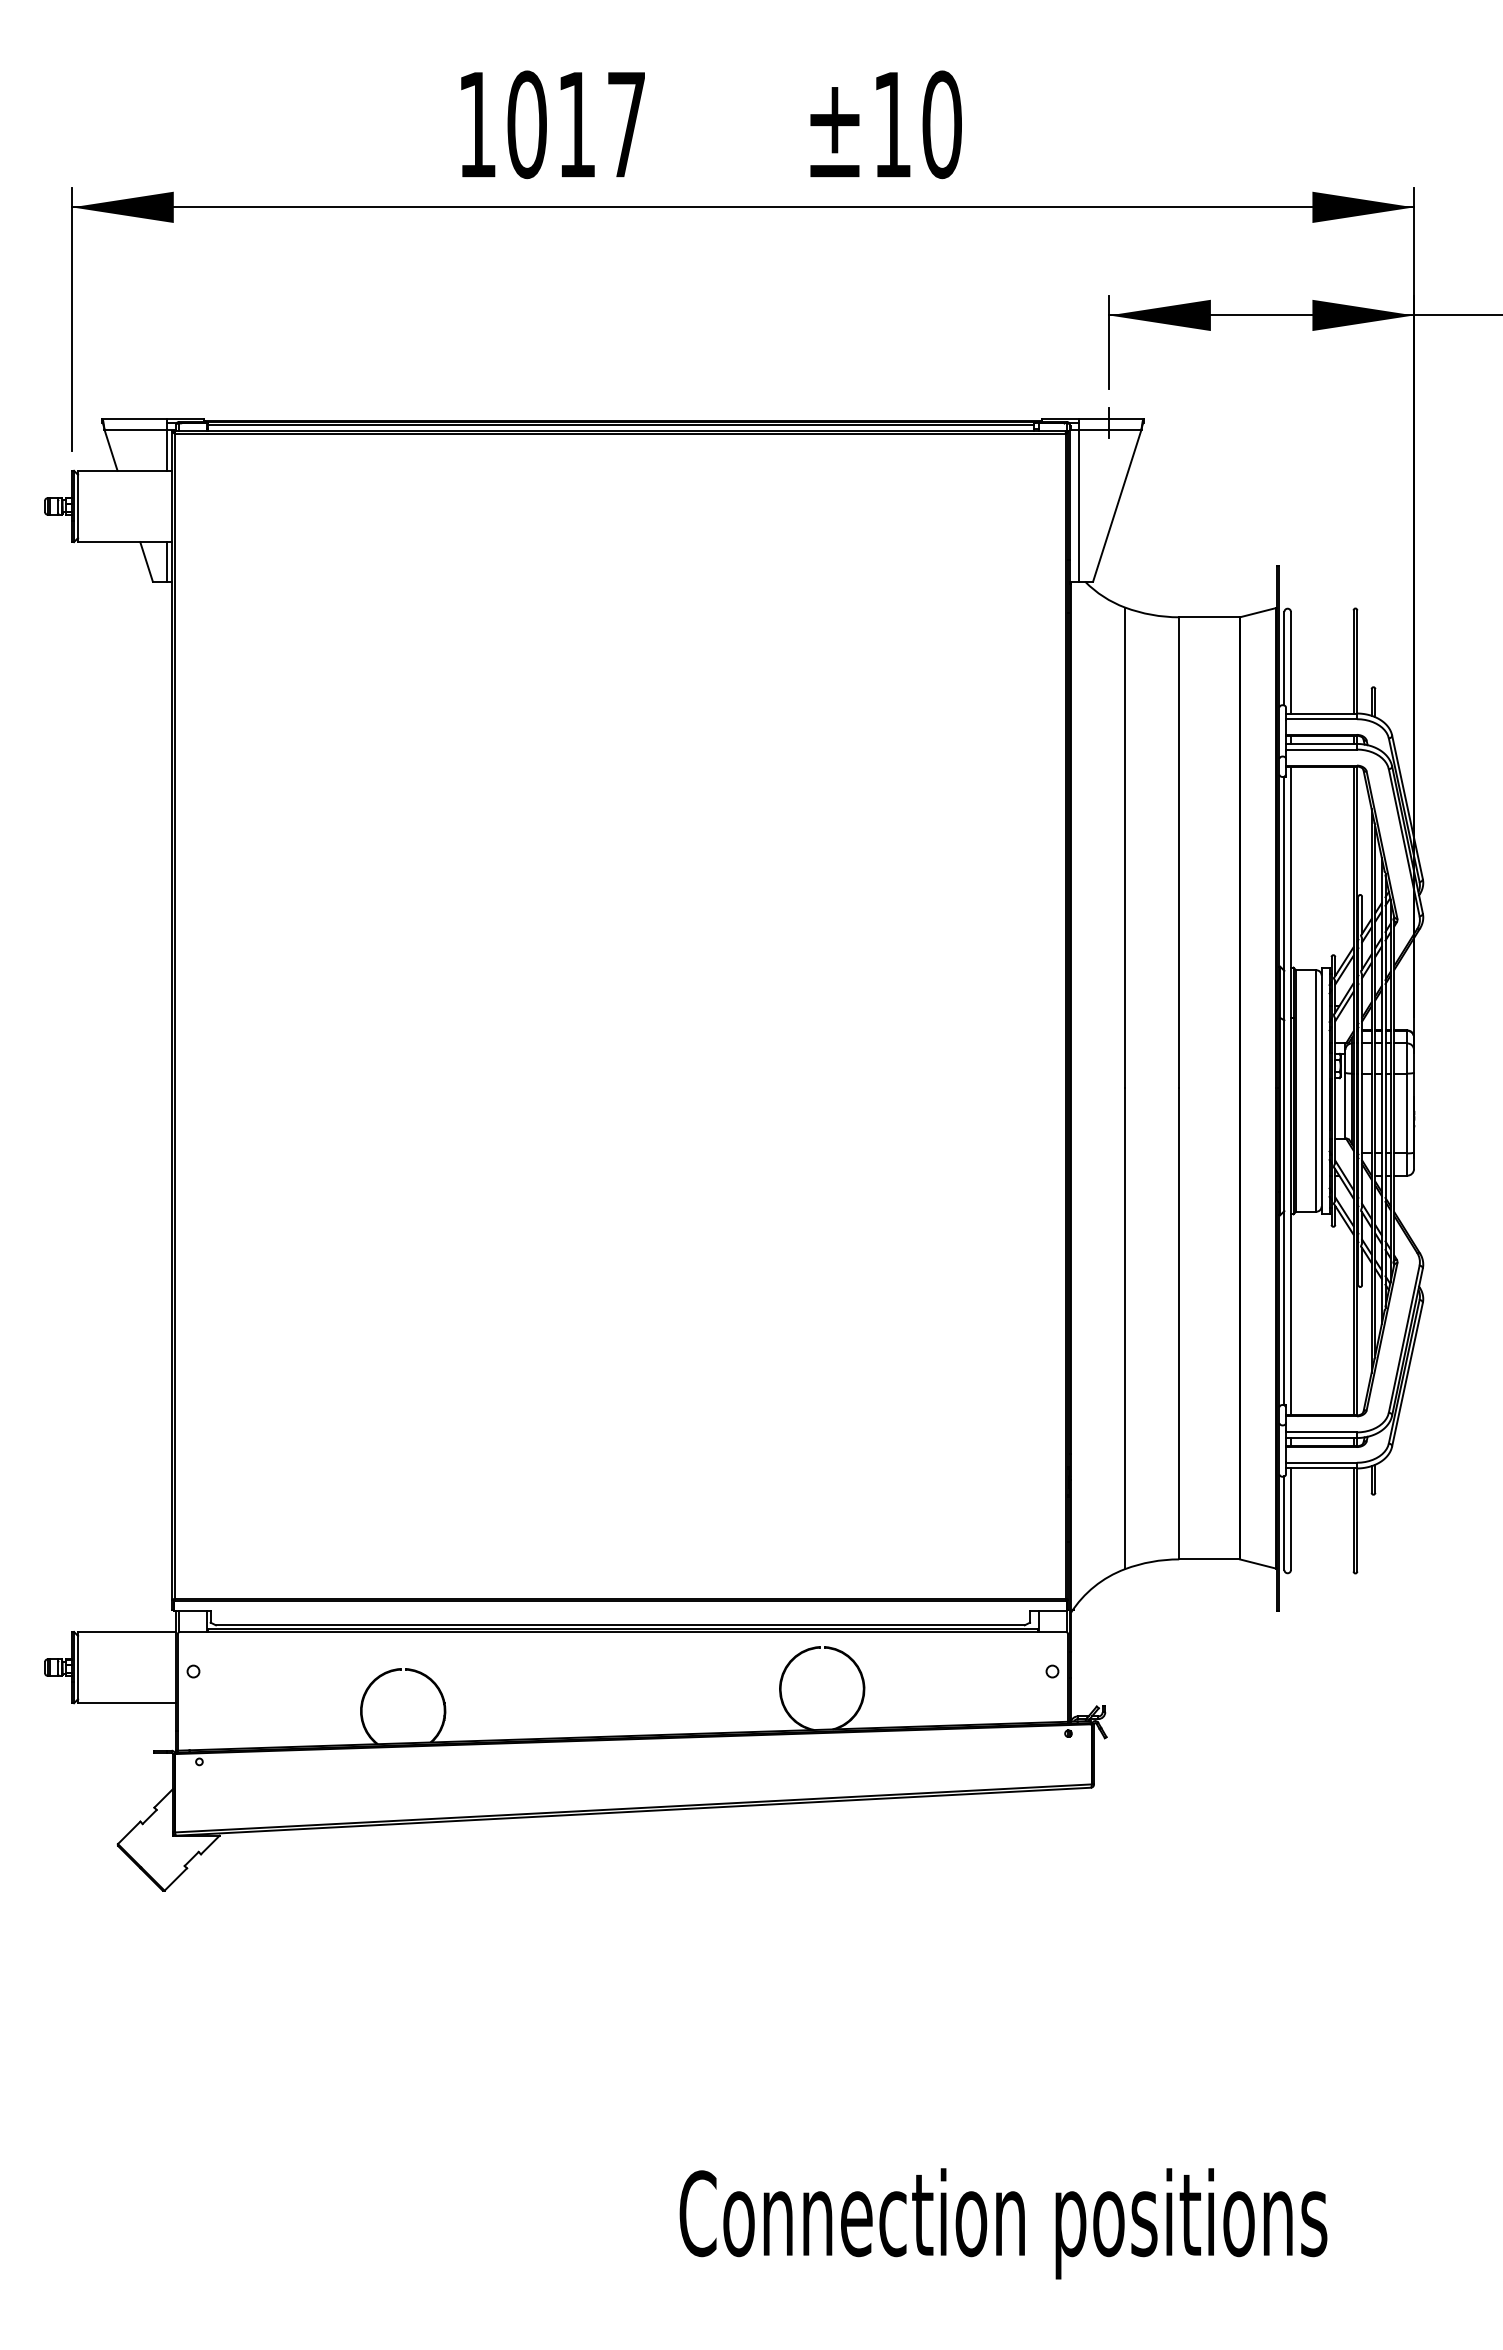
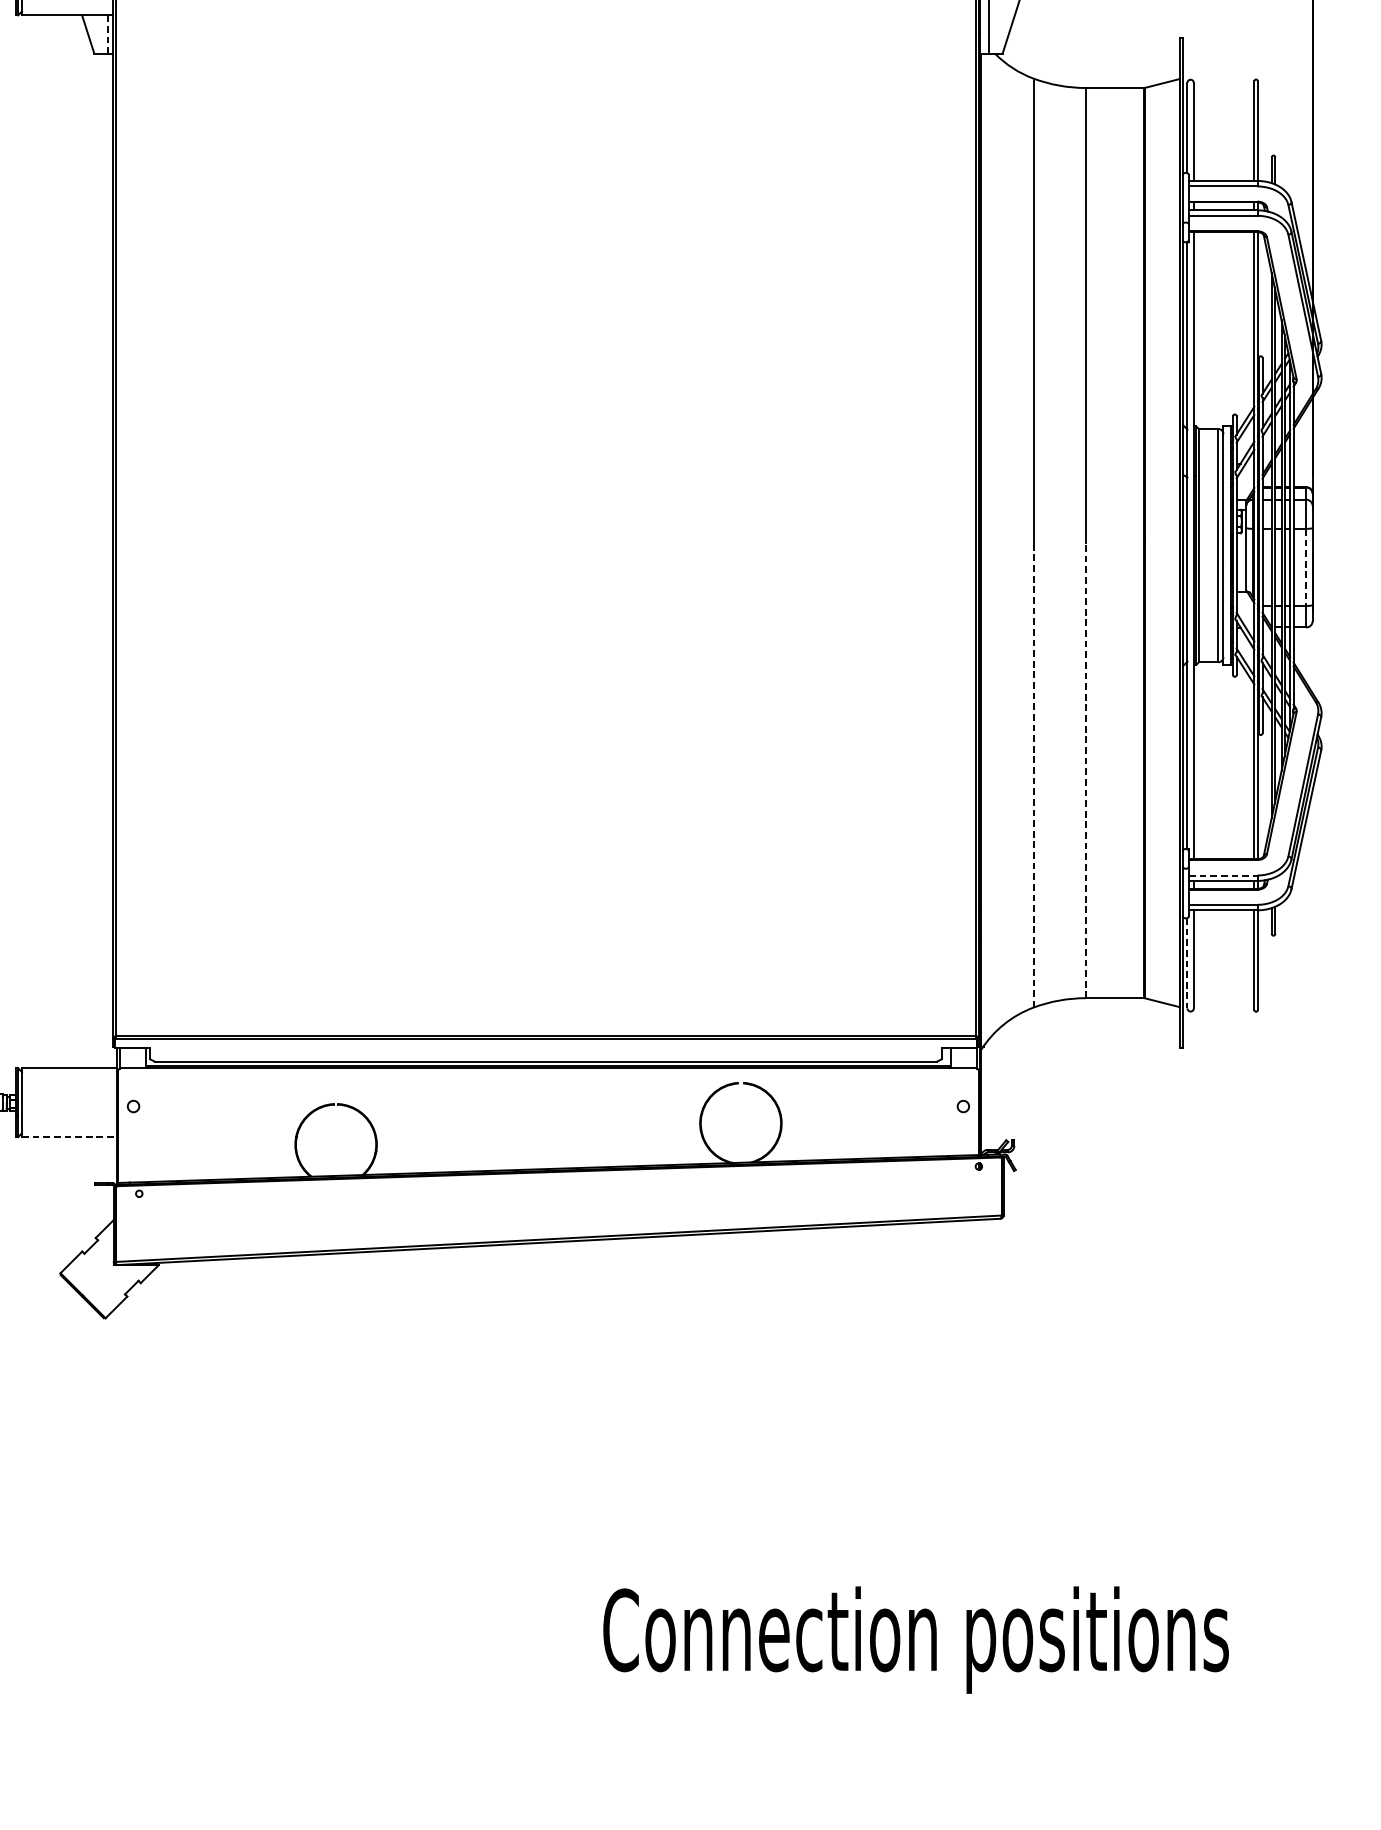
line: (167, 561) -> (108, 34), solid -> dashed
line: (1407, 1113) -> (1306, 567), solid -> dashed
line: (1179, 1323) -> (1086, 770), solid -> dashed
line: (1125, 1328) -> (1033, 775), solid -> dashed
line: (1321, 1432) -> (1223, 875), solid -> dashed
line: (1284, 1523) -> (1187, 963), solid -> dashed
line: (127, 1703) -> (69, 1137), solid -> dashed

